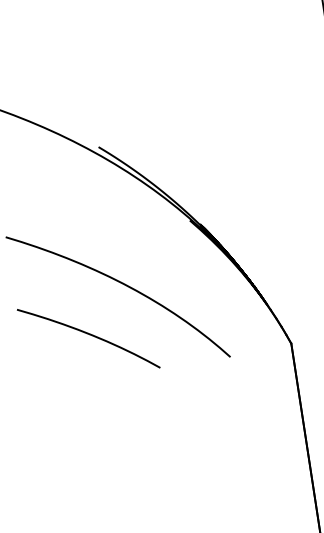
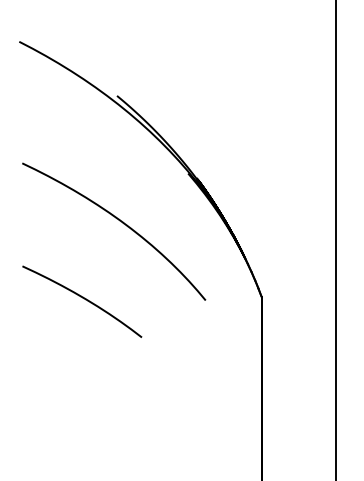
curve: (90, 335) -> (84, 299), moved

